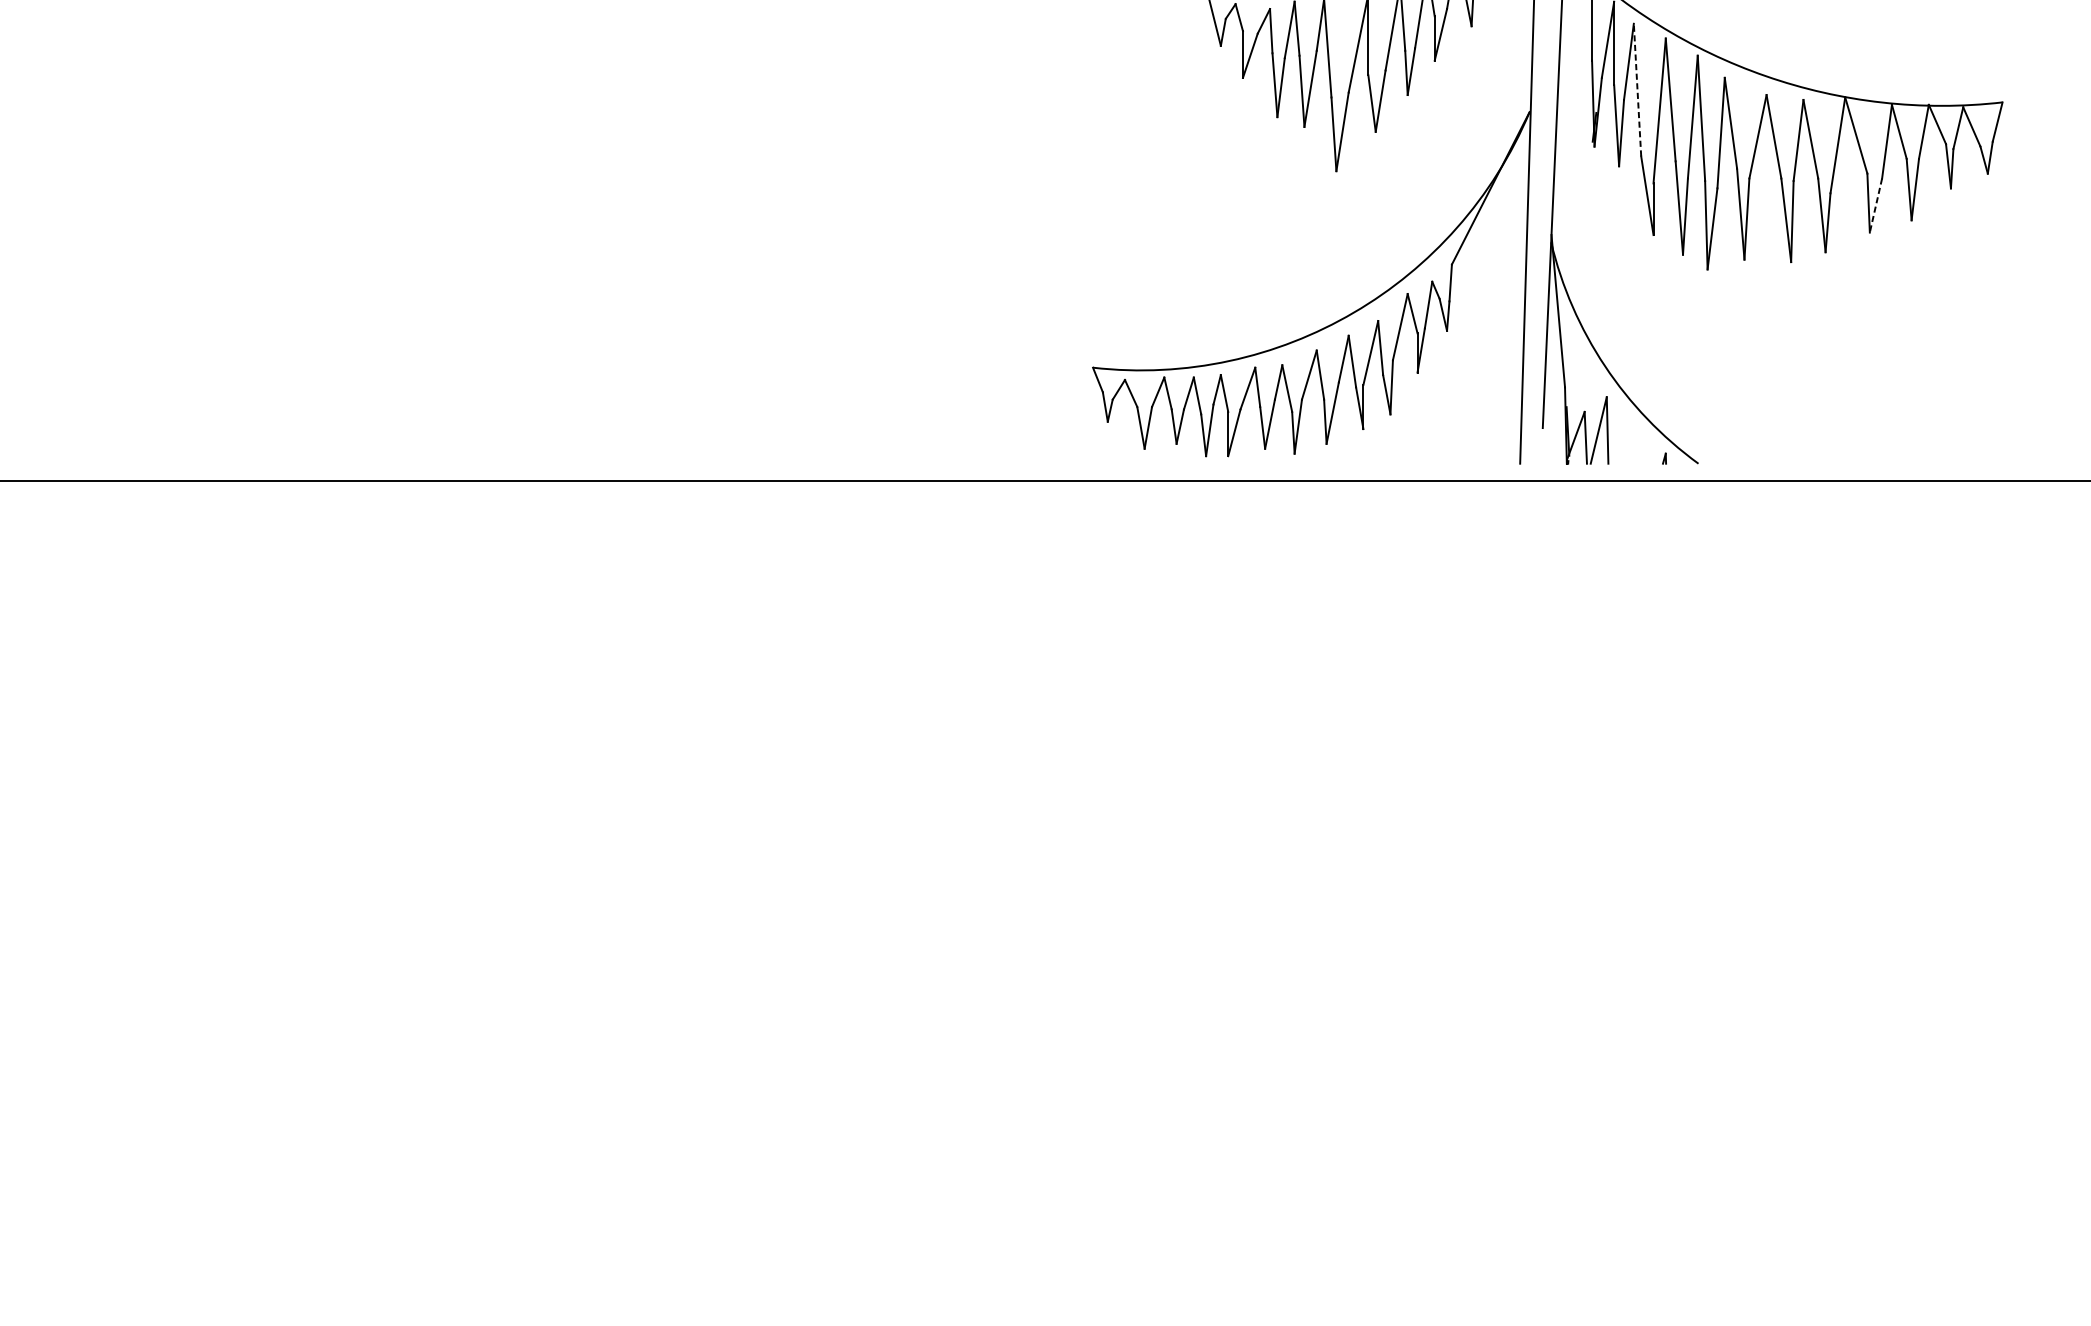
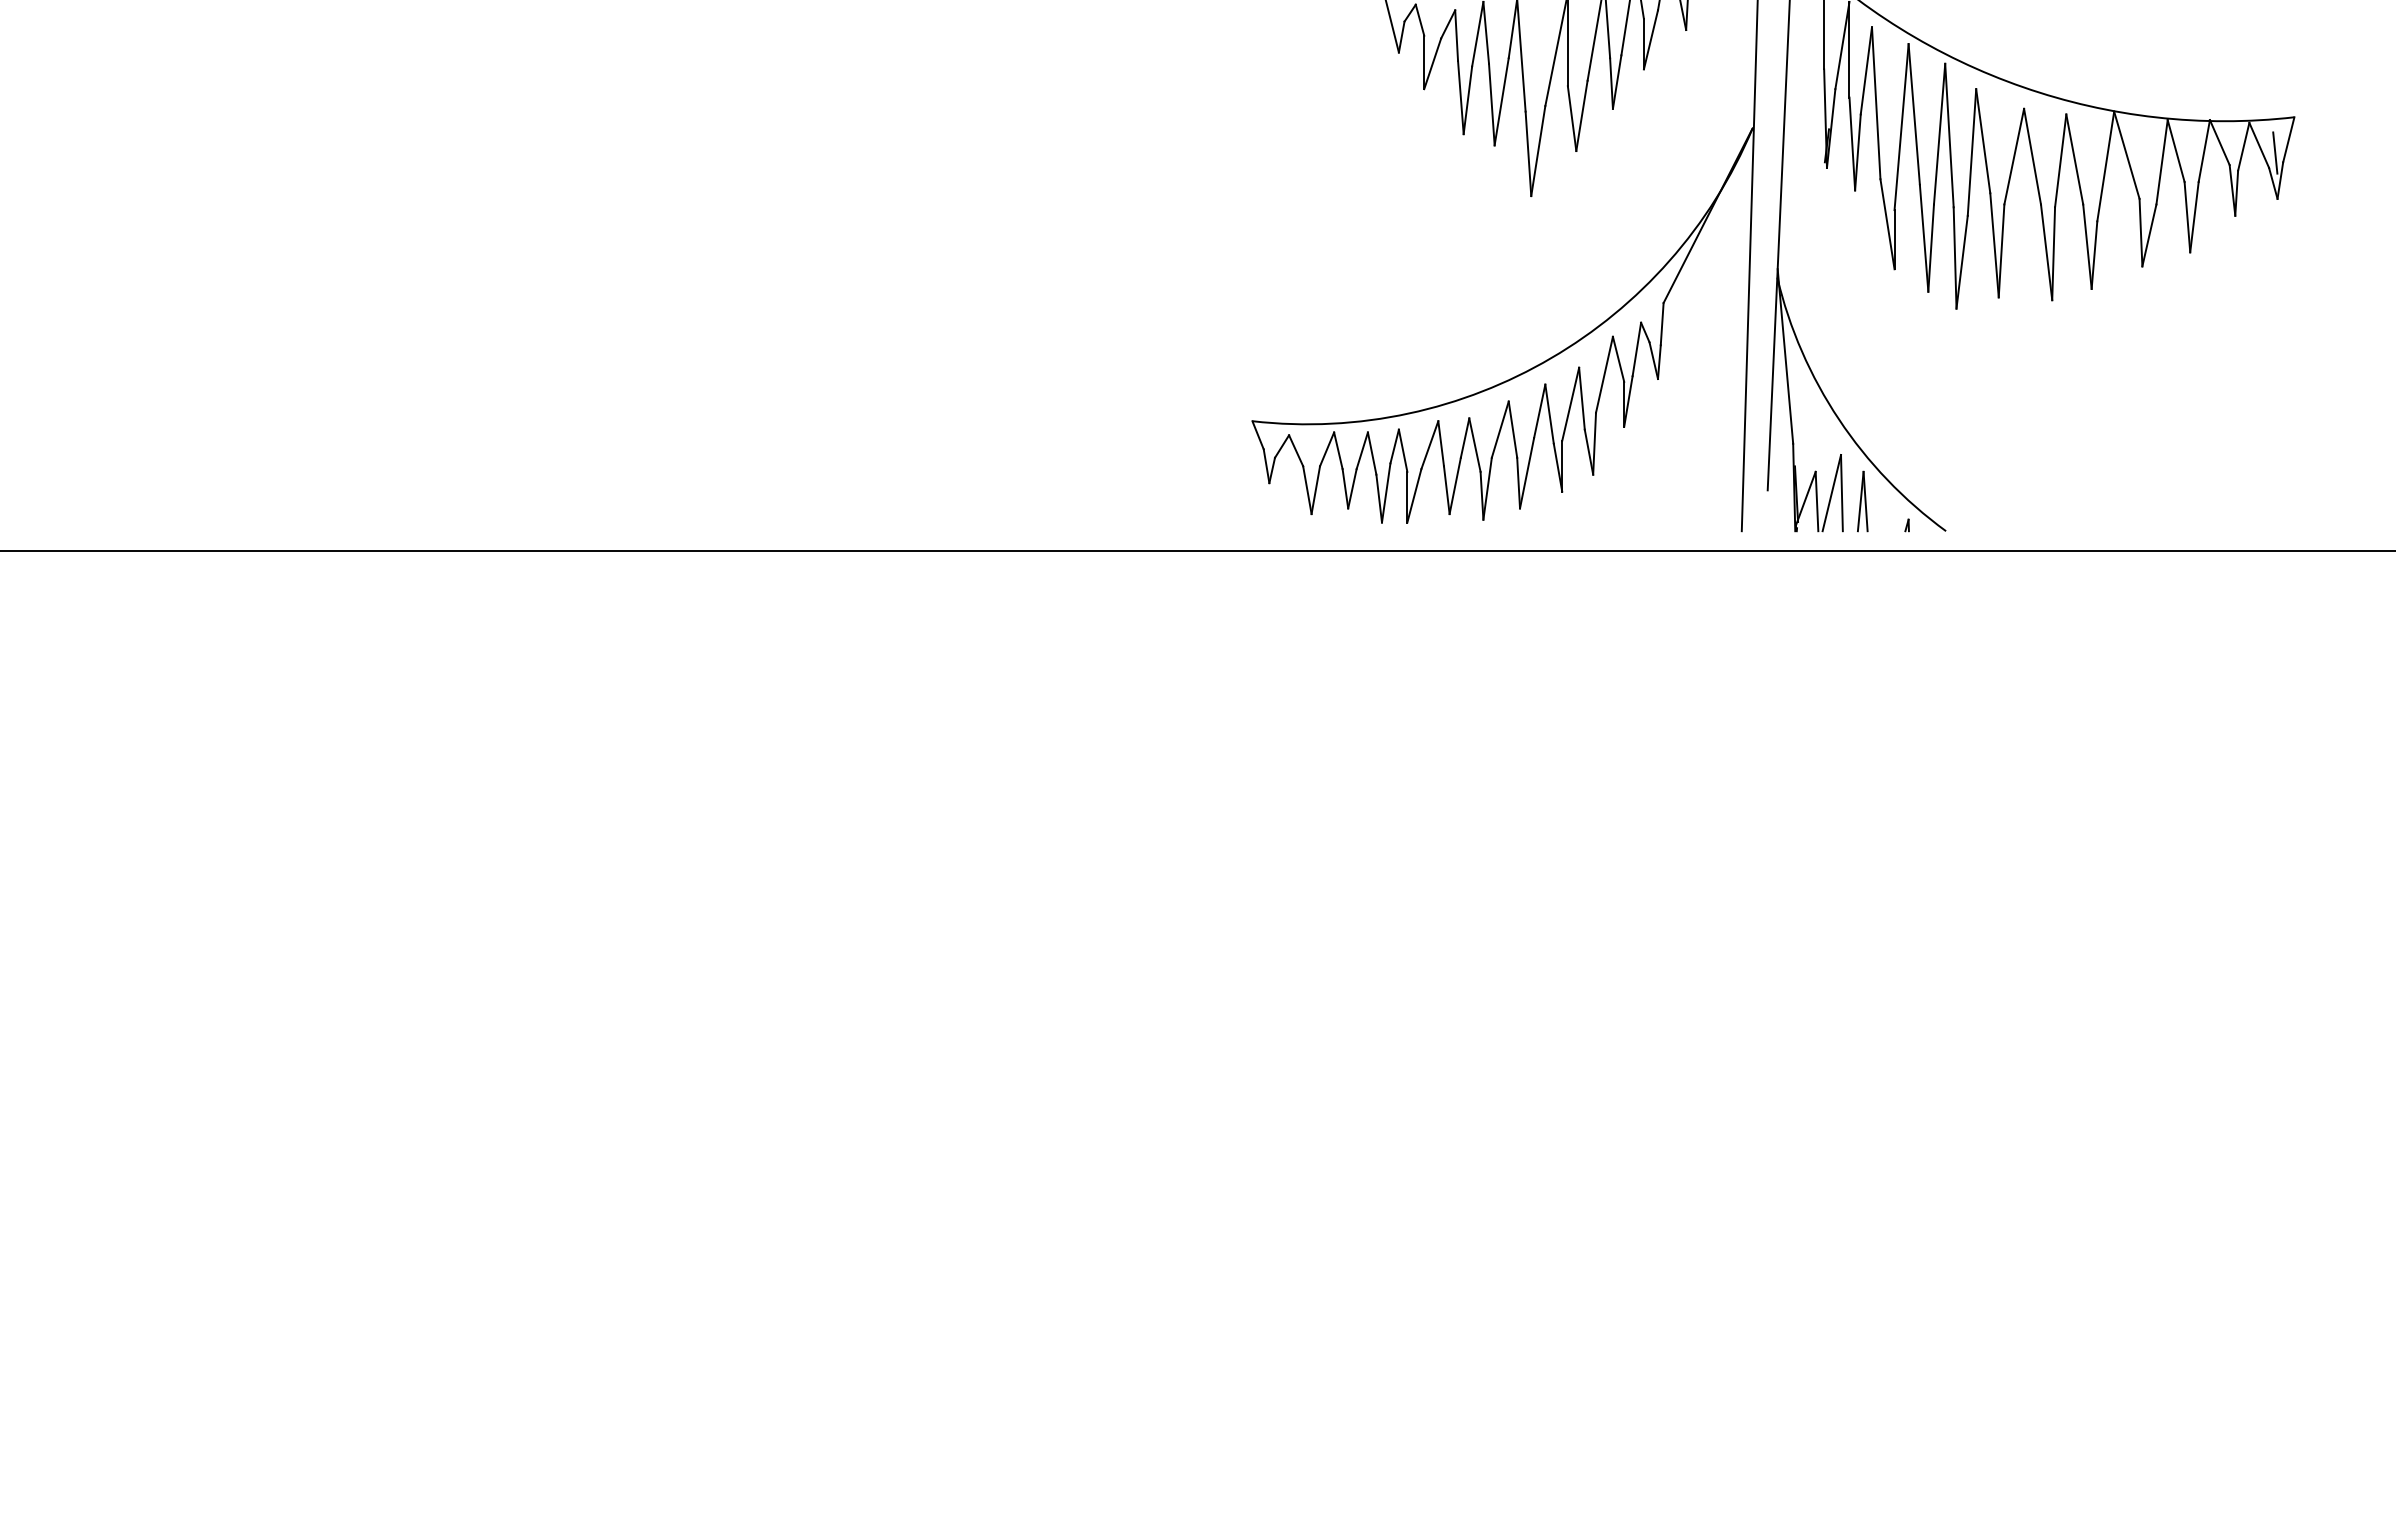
line: (1637, 89) -> (1876, 102), dashed -> solid
line: (1986, 133) -> (2275, 152), added
line: (1876, 205) -> (2149, 235), dashed -> solid
part: (1625, 437) -> (1862, 501), added

